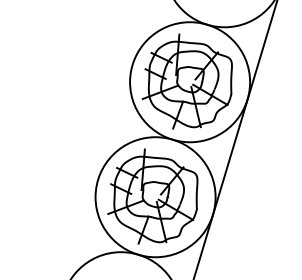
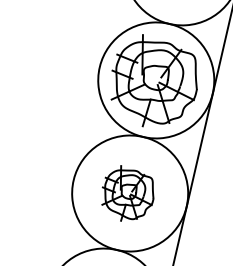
part: (152, 196) -> (127, 193), size x0.6

